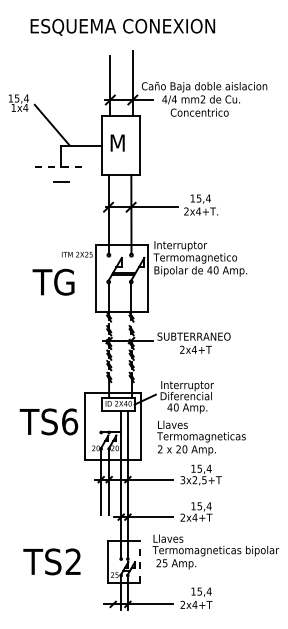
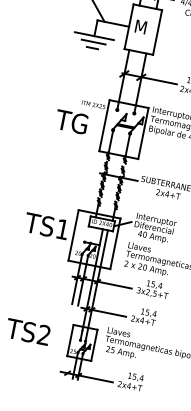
line: (60, 166) -> (94, 36), dashed -> solid
line: (60, 174) -> (93, 42), added
text: (70, 421) -> (63, 229), TS6 -> TS1
line: (140, 561) -> (94, 345), dashed -> solid

